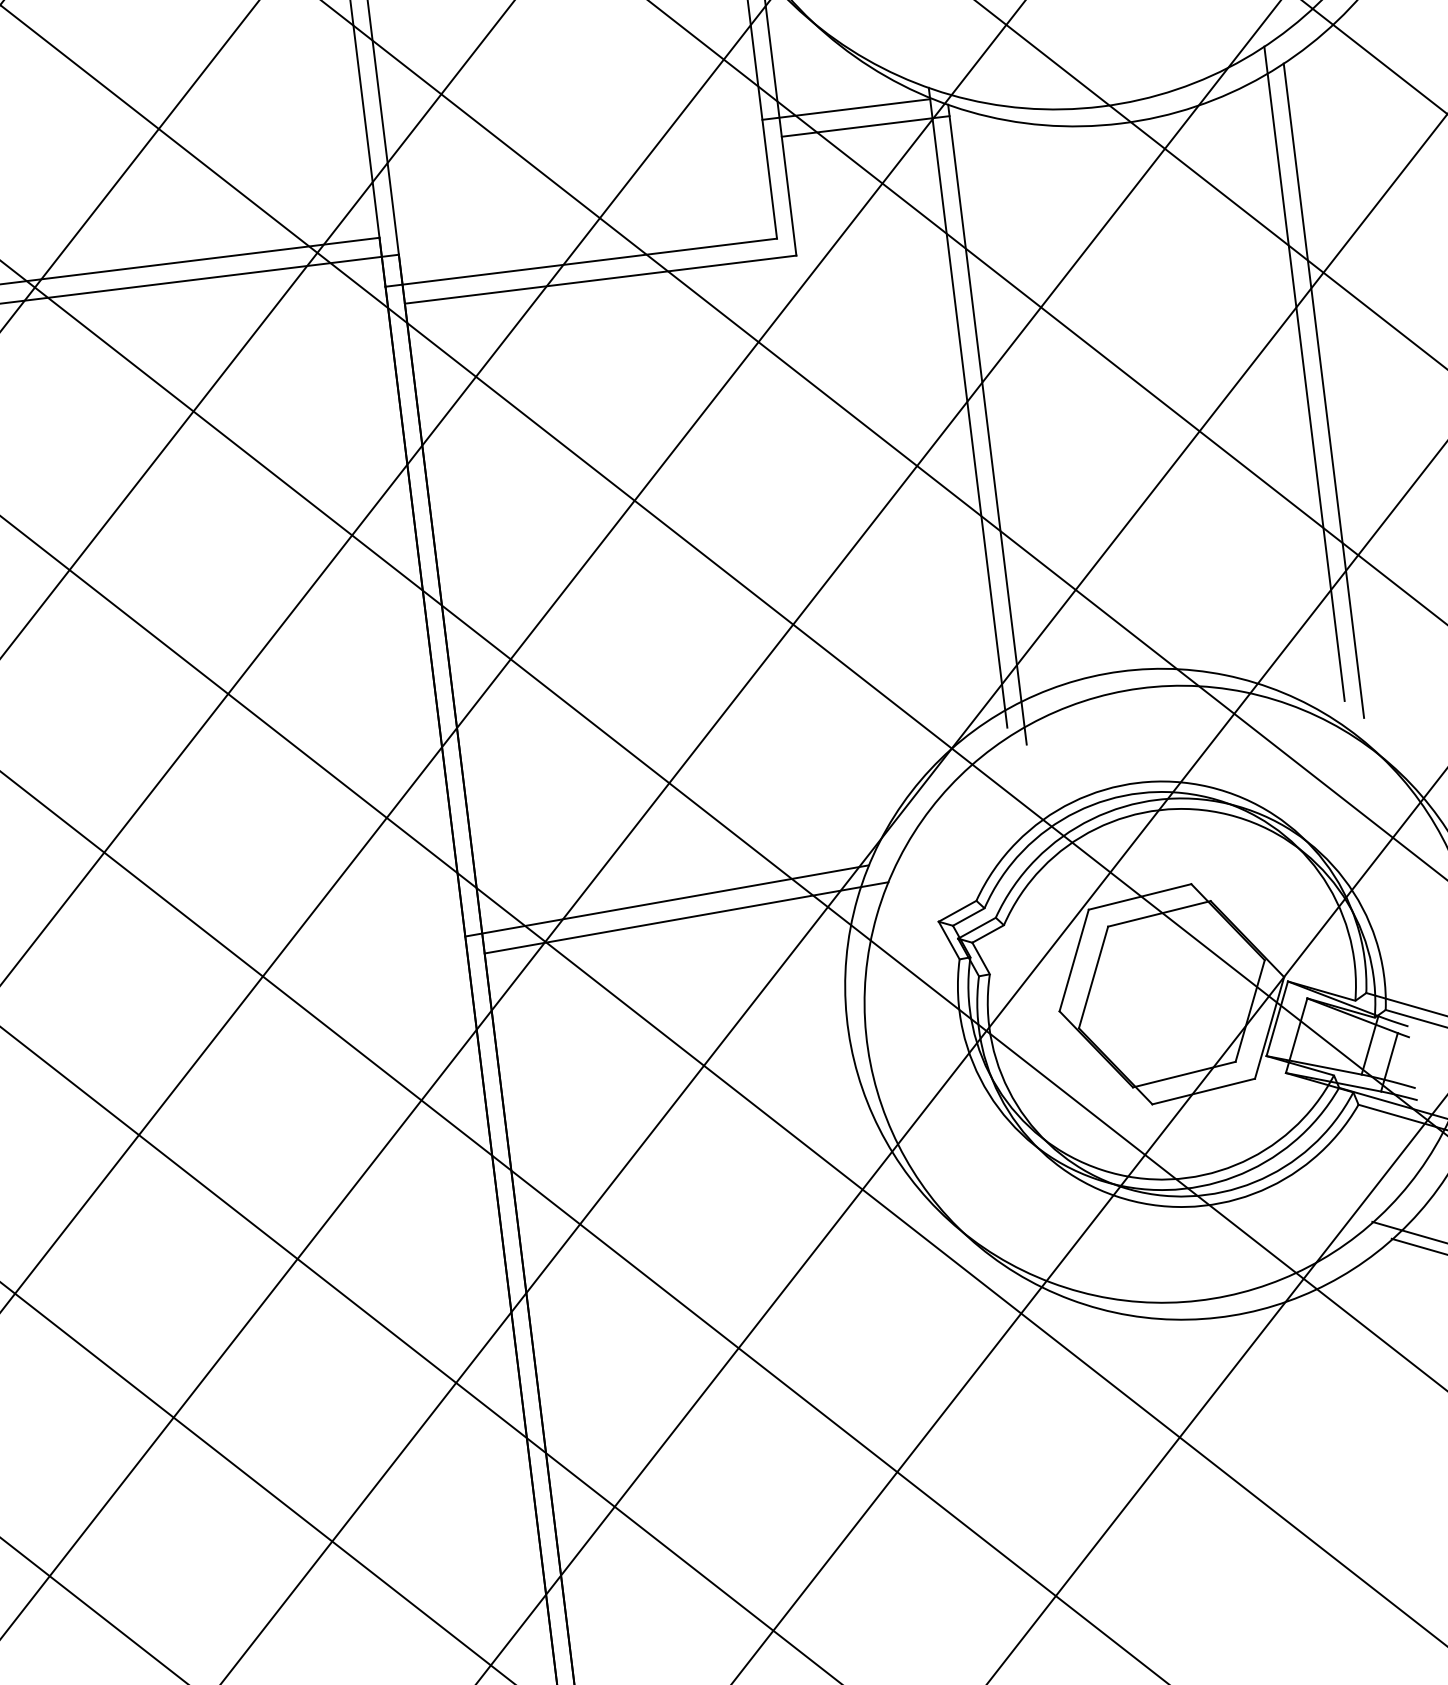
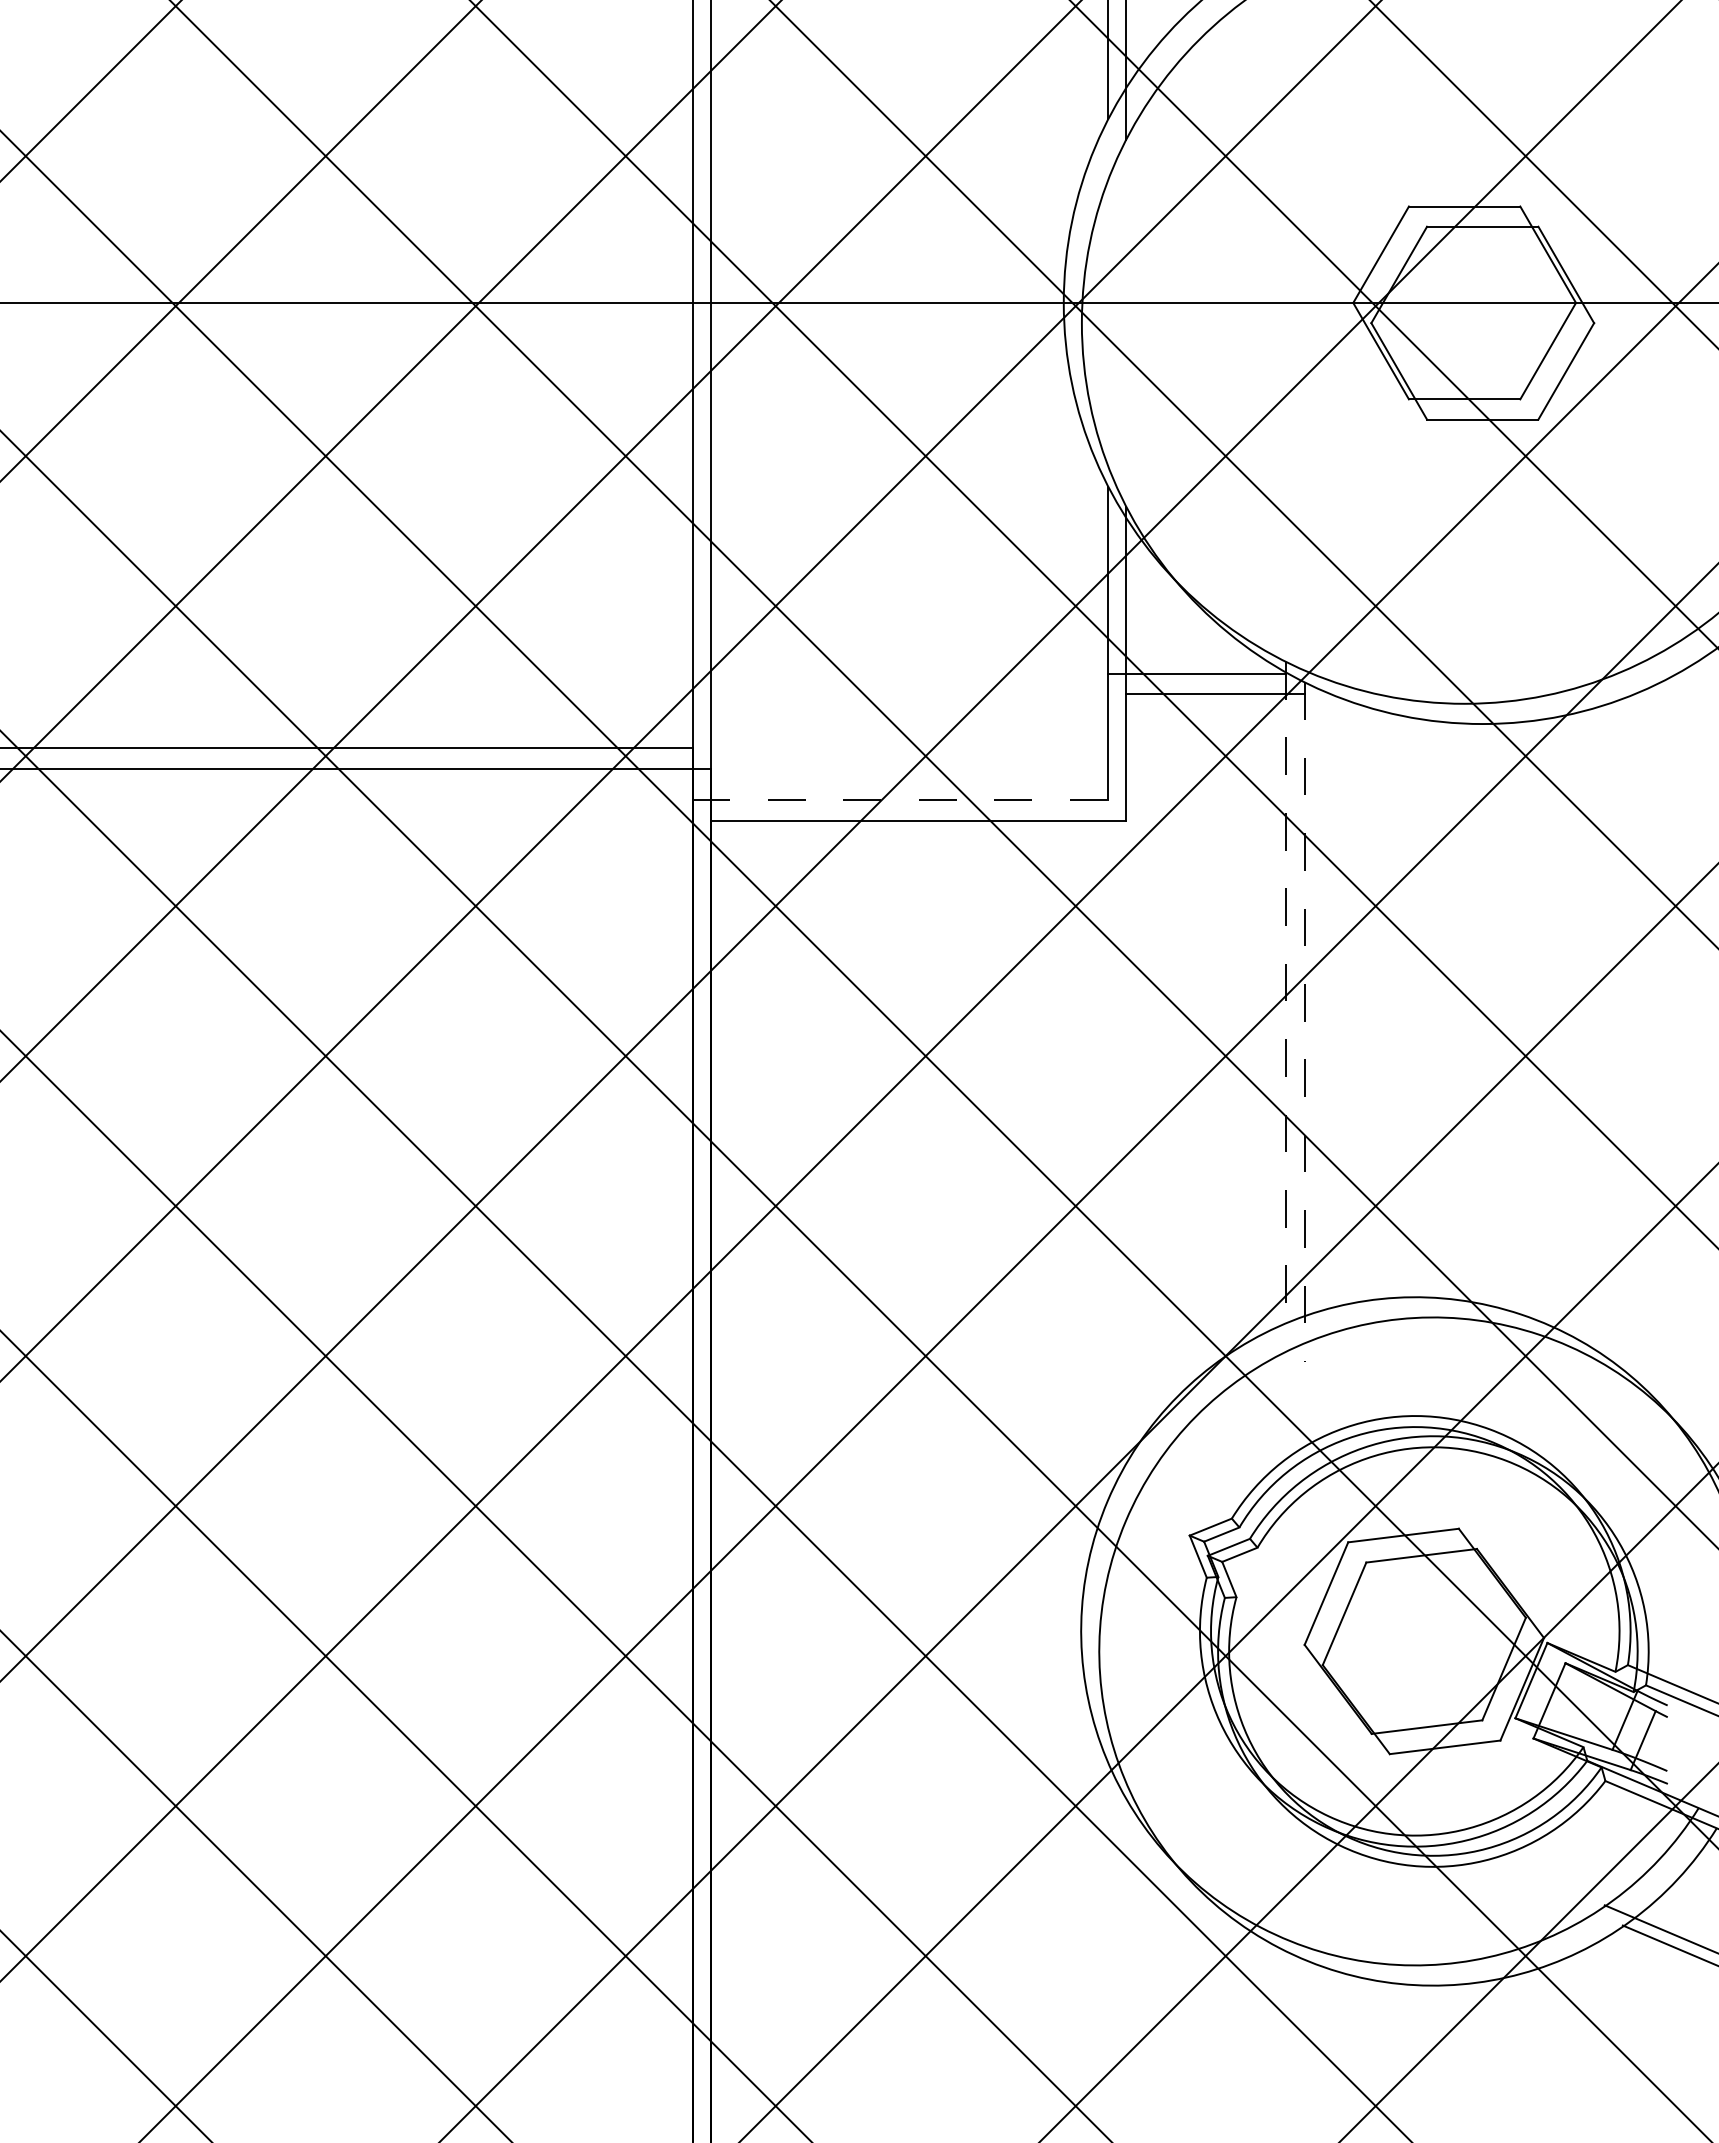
line: (581, 262) -> (900, 800), solid -> dashed
line: (1304, 373) -> (1642, 1009), removed
line: (1323, 390) -> (1660, 1029), removed
line: (968, 407) -> (1286, 1001), solid -> dashed
line: (987, 424) -> (1304, 1021), solid -> dashed
line: (667, 900) -> (908, 1478), removed
line: (686, 917) -> (926, 1498), removed

